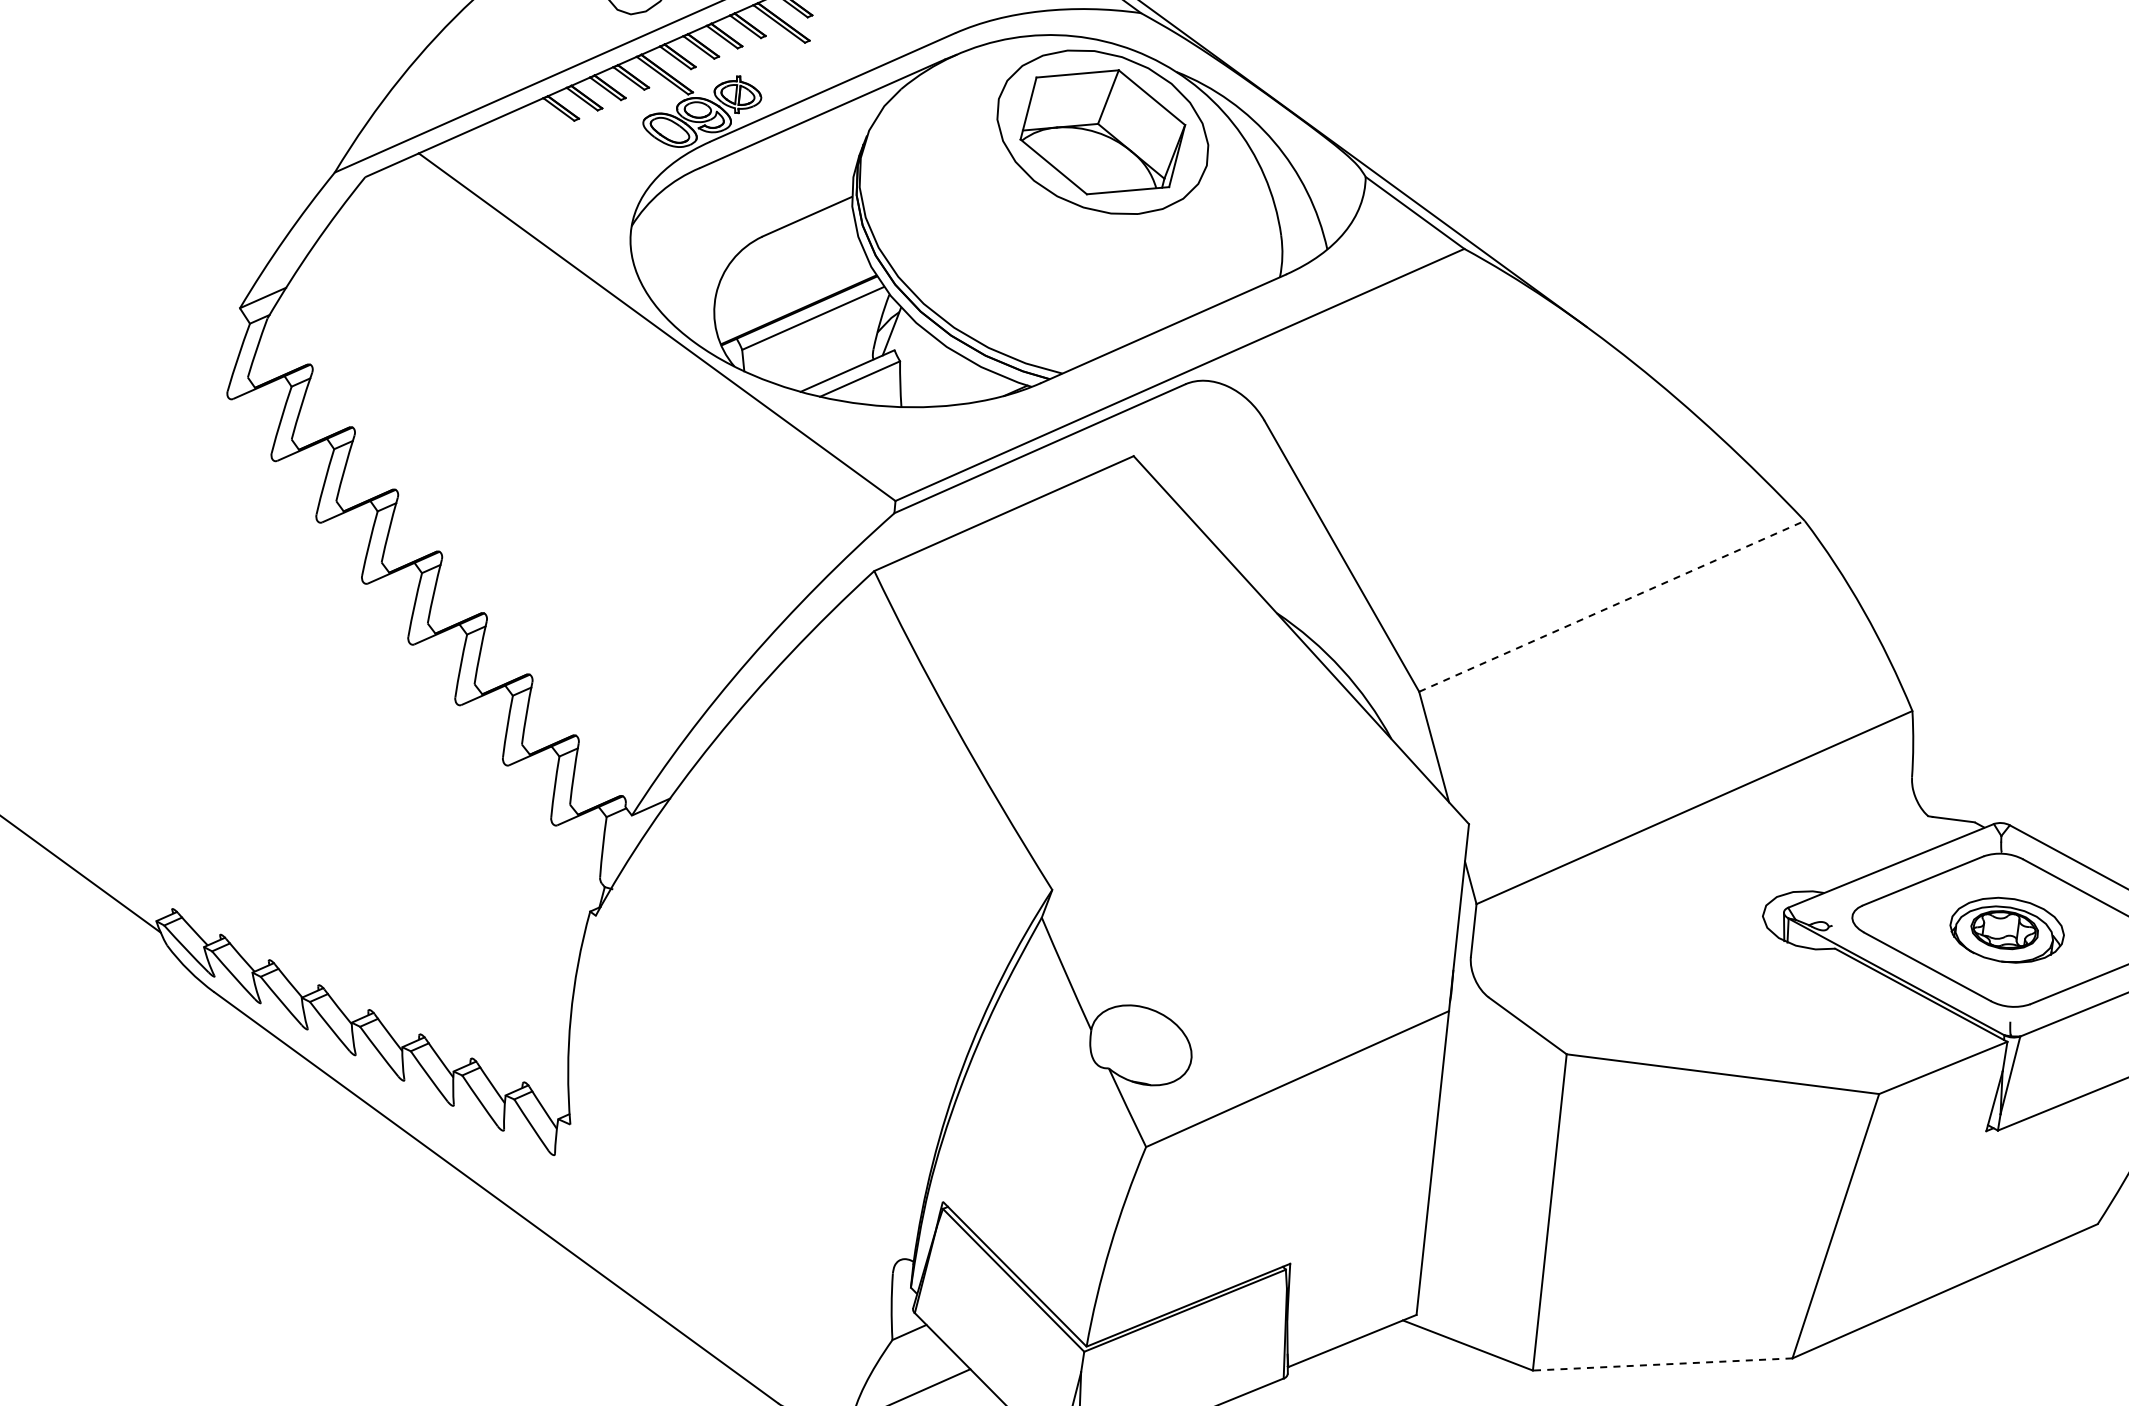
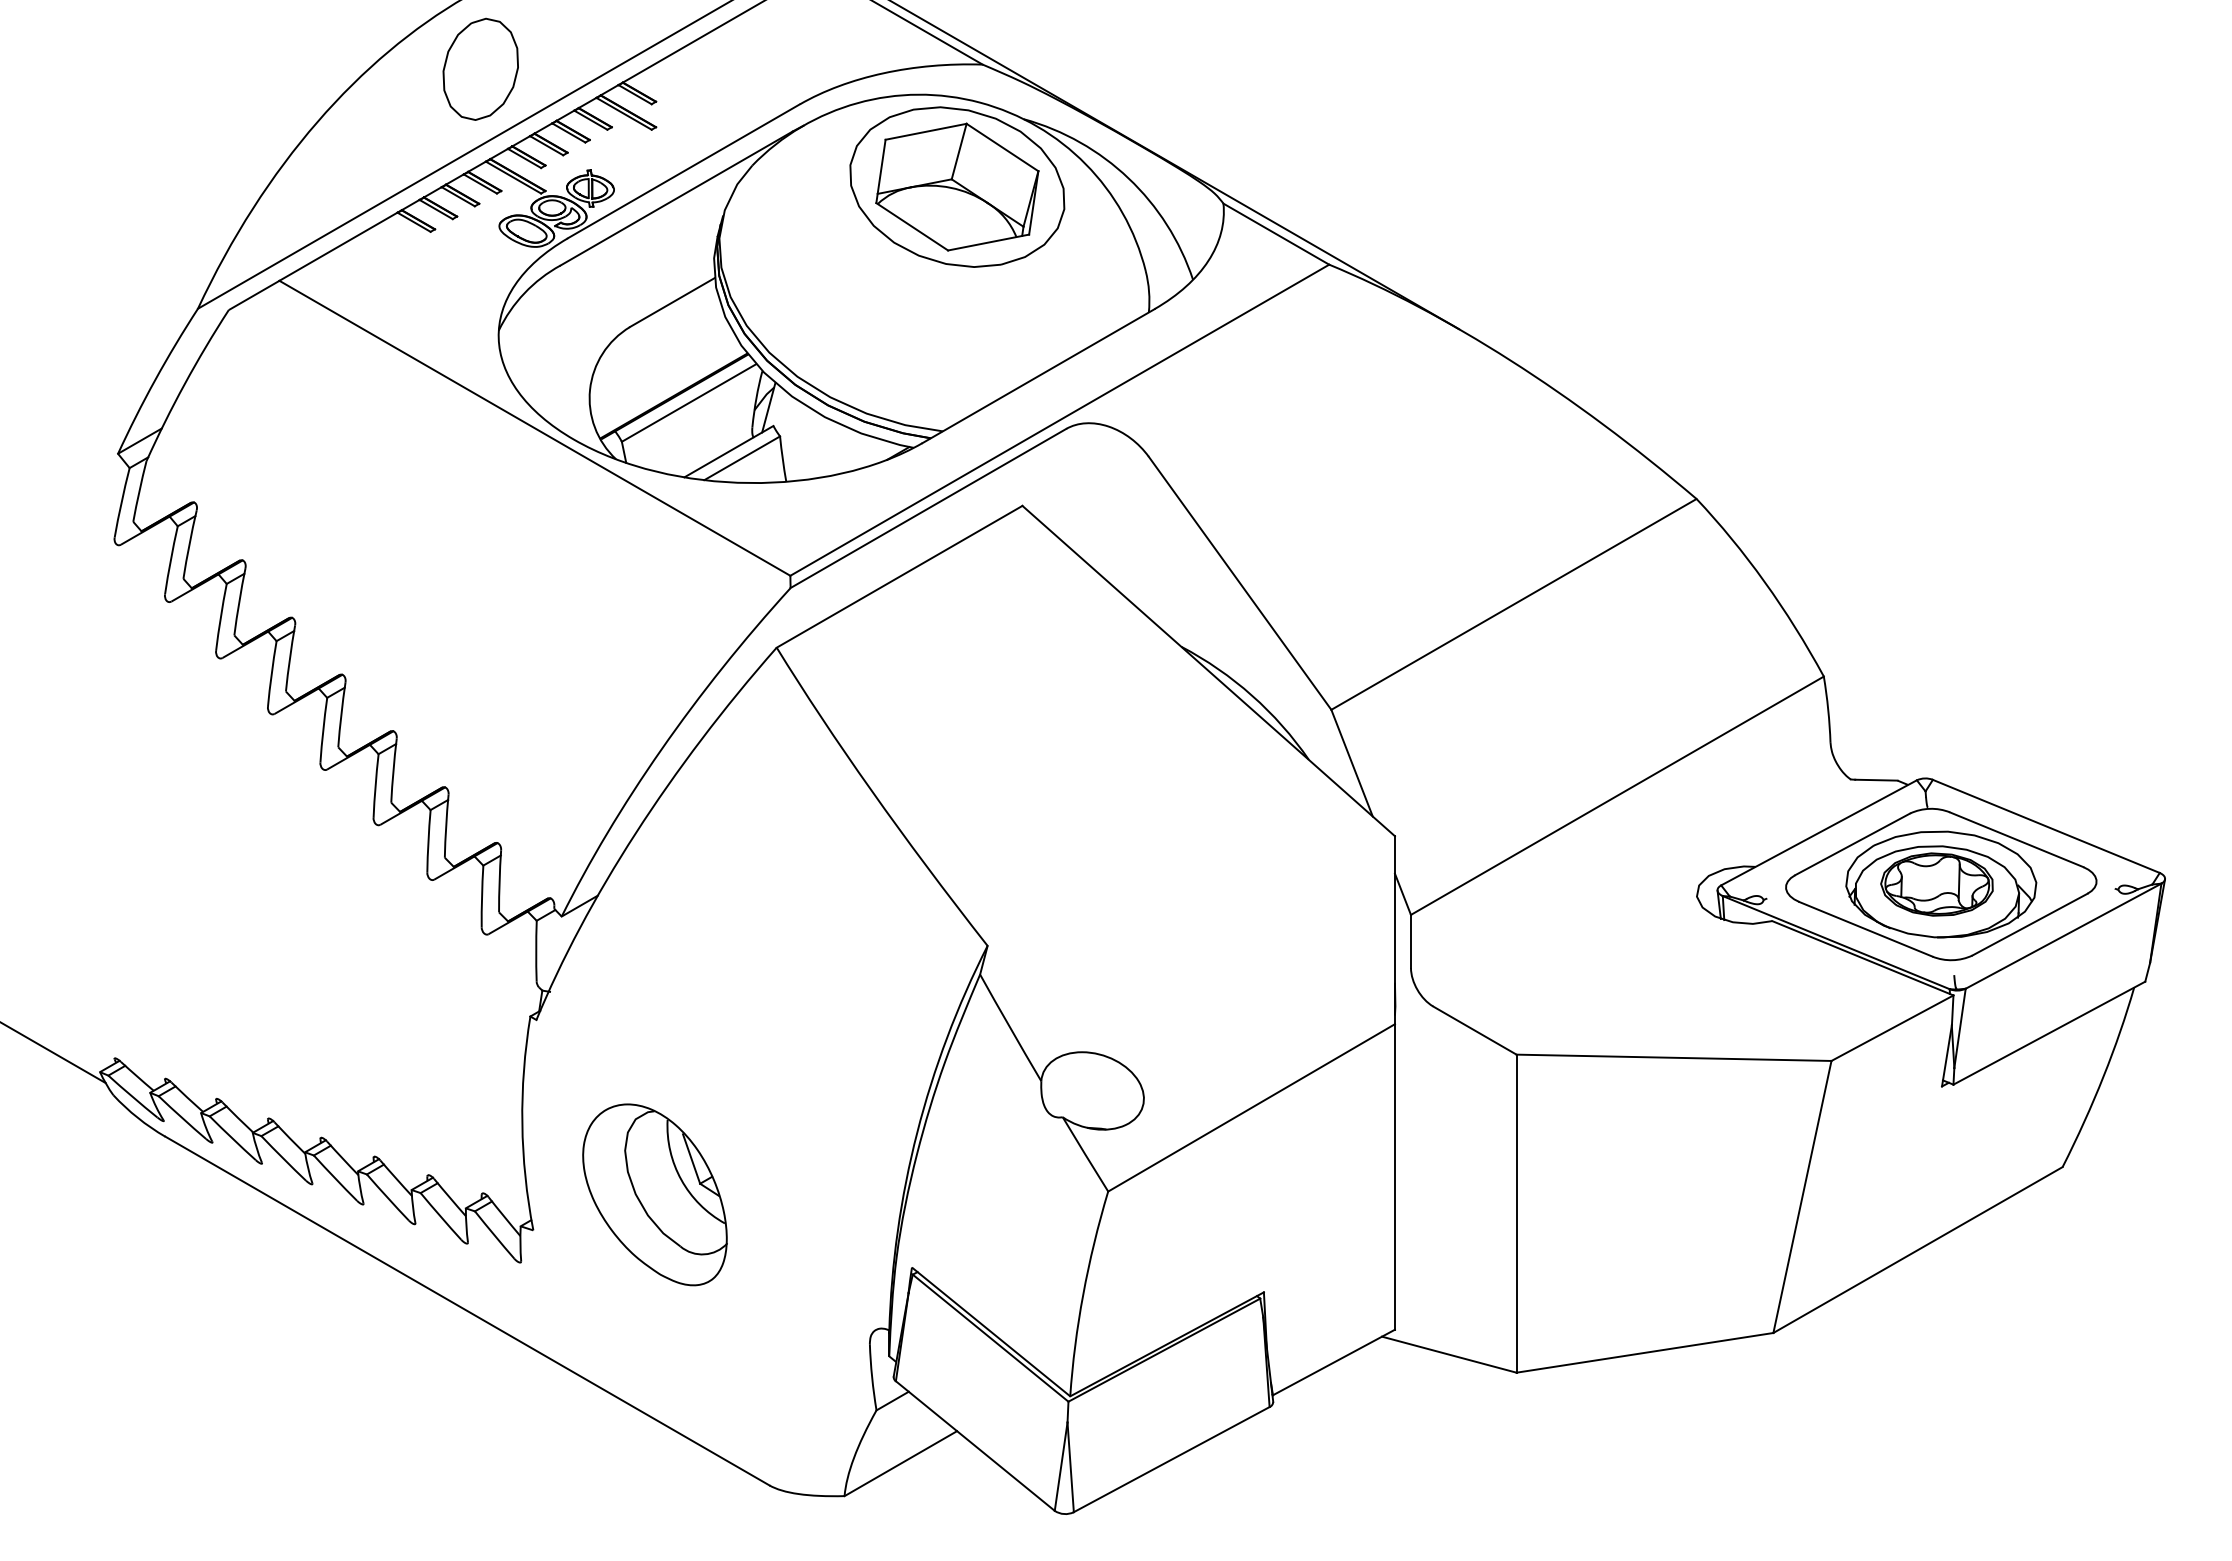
line: (1611, 606) -> (1513, 604), dashed -> solid
part: (2007, 930) -> (1941, 884), size x1.67
part: (694, 1101) -> (654, 1194), added
line: (1662, 1364) -> (1644, 1352), dashed -> solid

